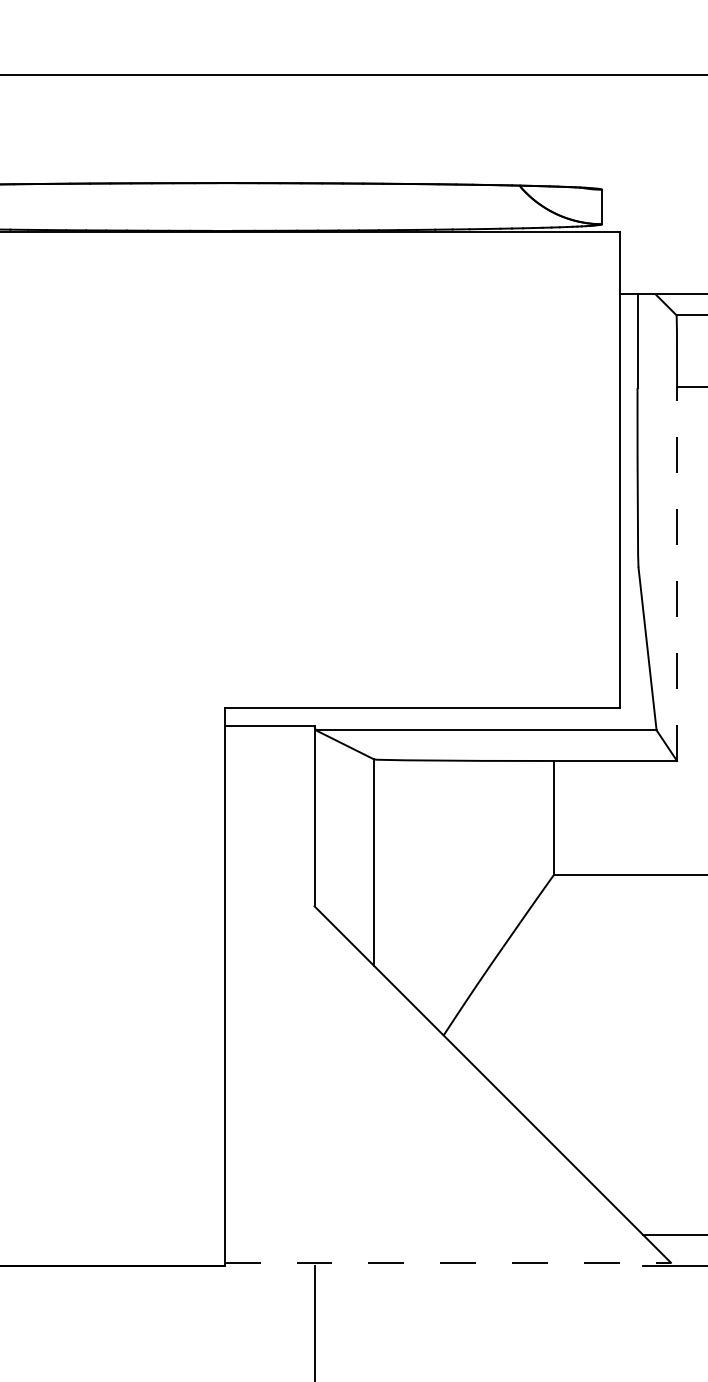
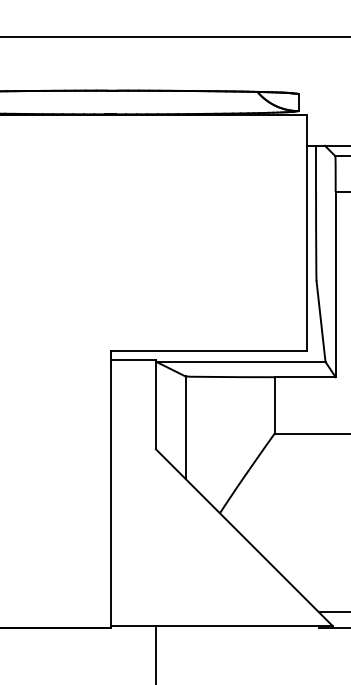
line: (676, 574) -> (335, 284), dashed -> solid
line: (448, 1263) -> (222, 626), dashed -> solid

